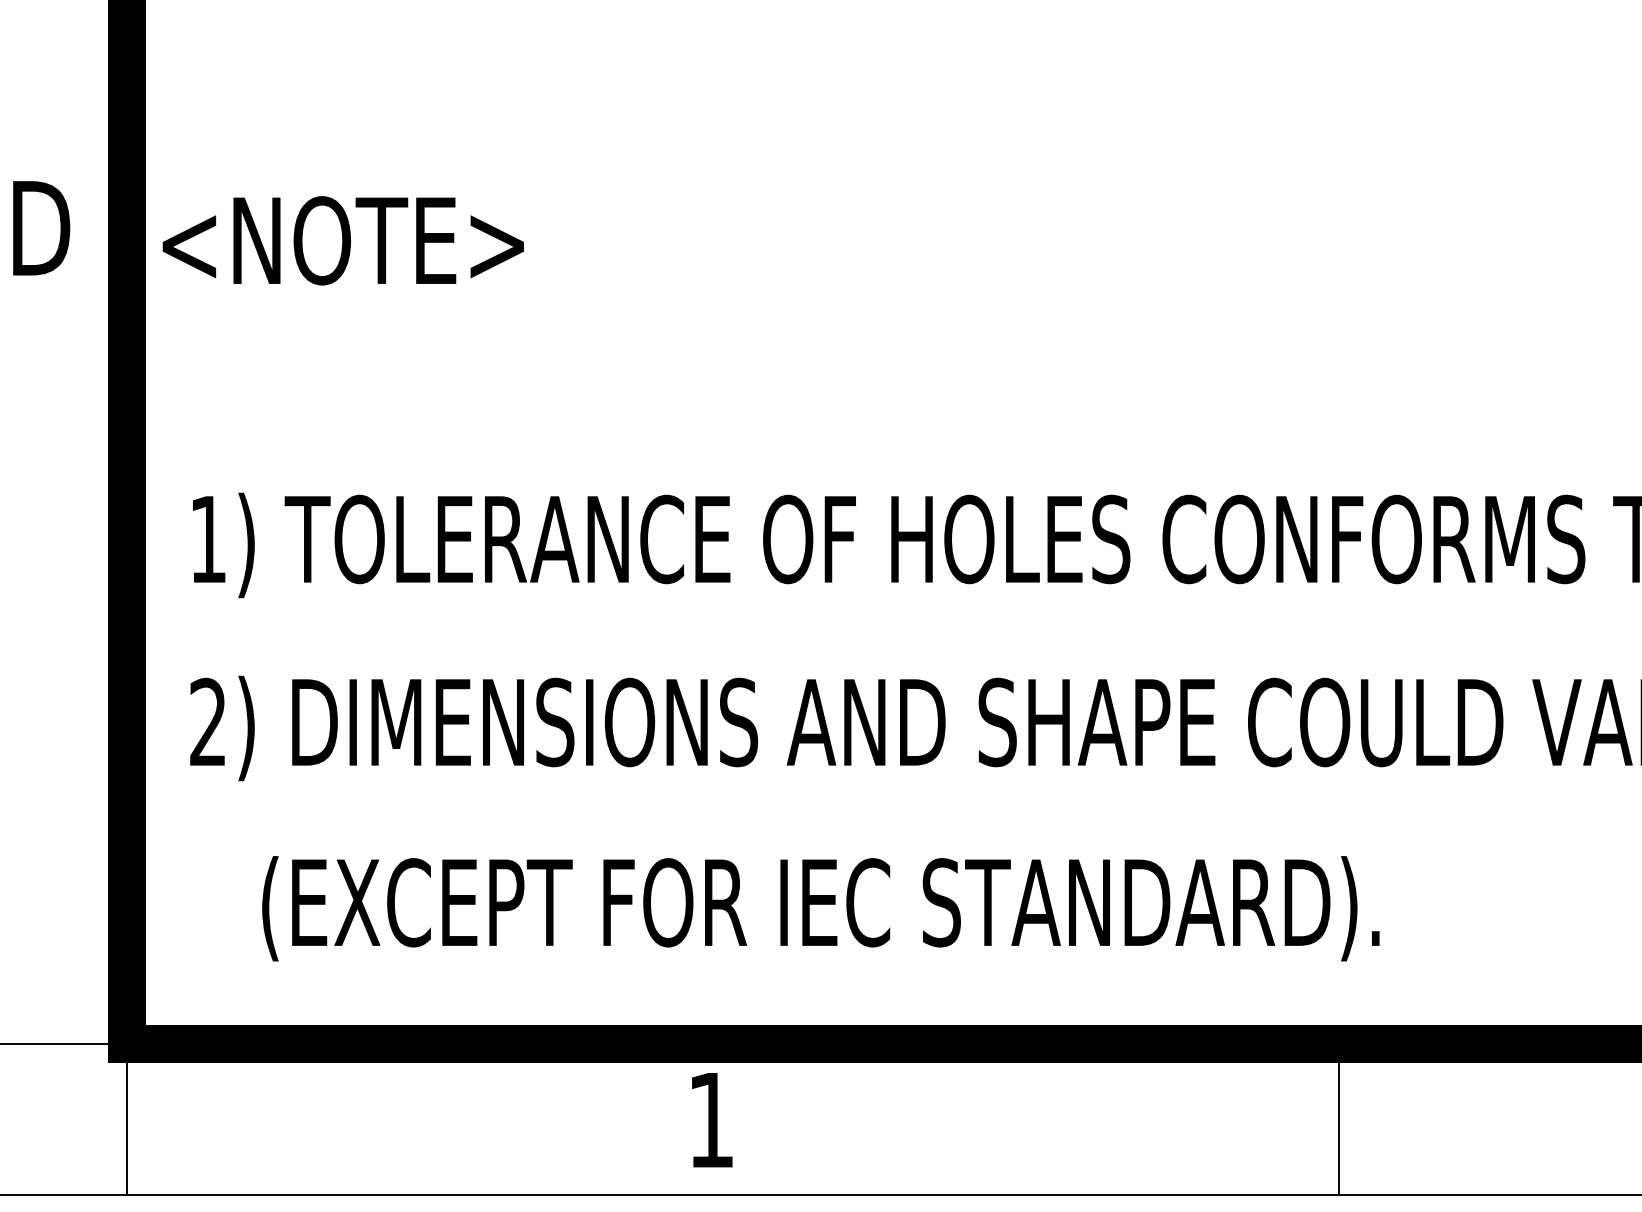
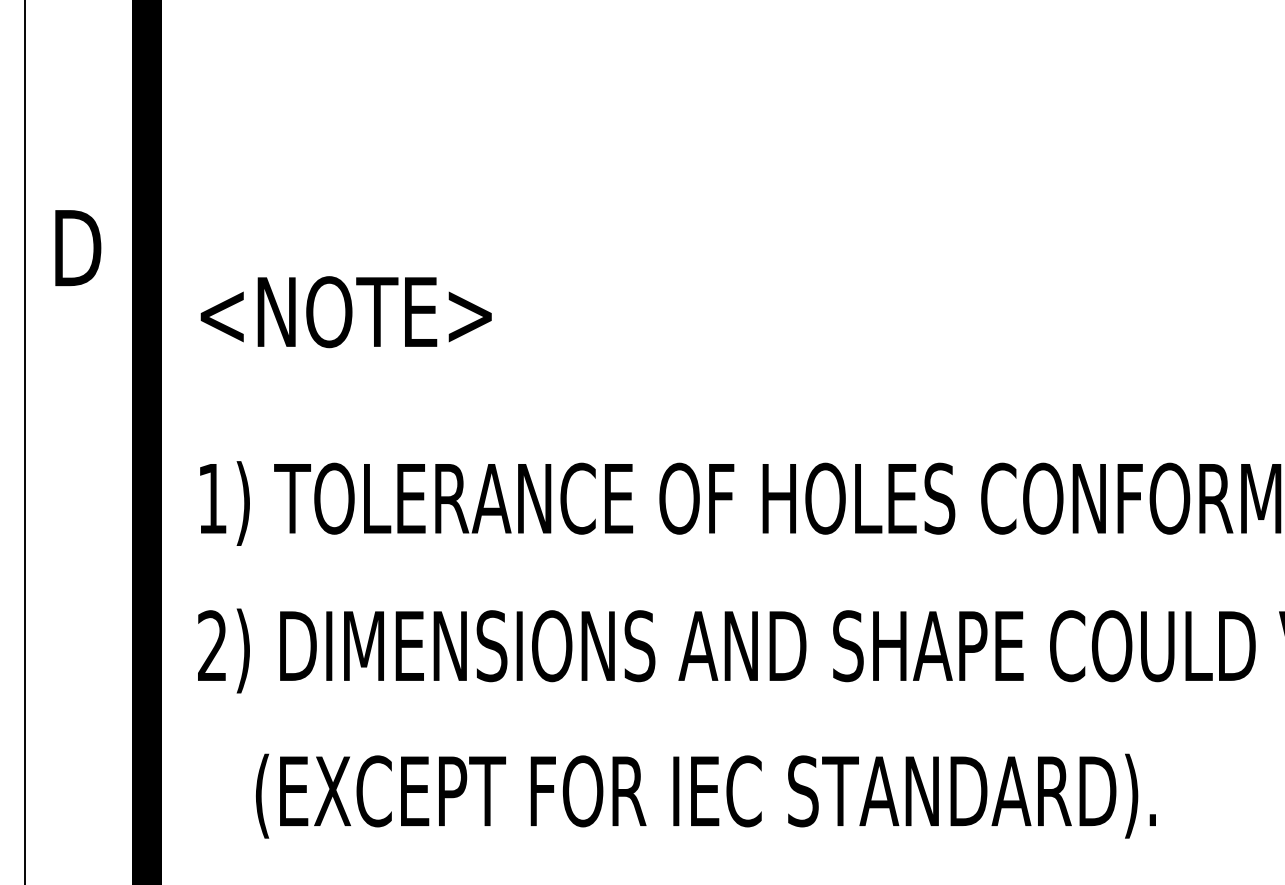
text: (342, 240) -> (345, 311), moved

